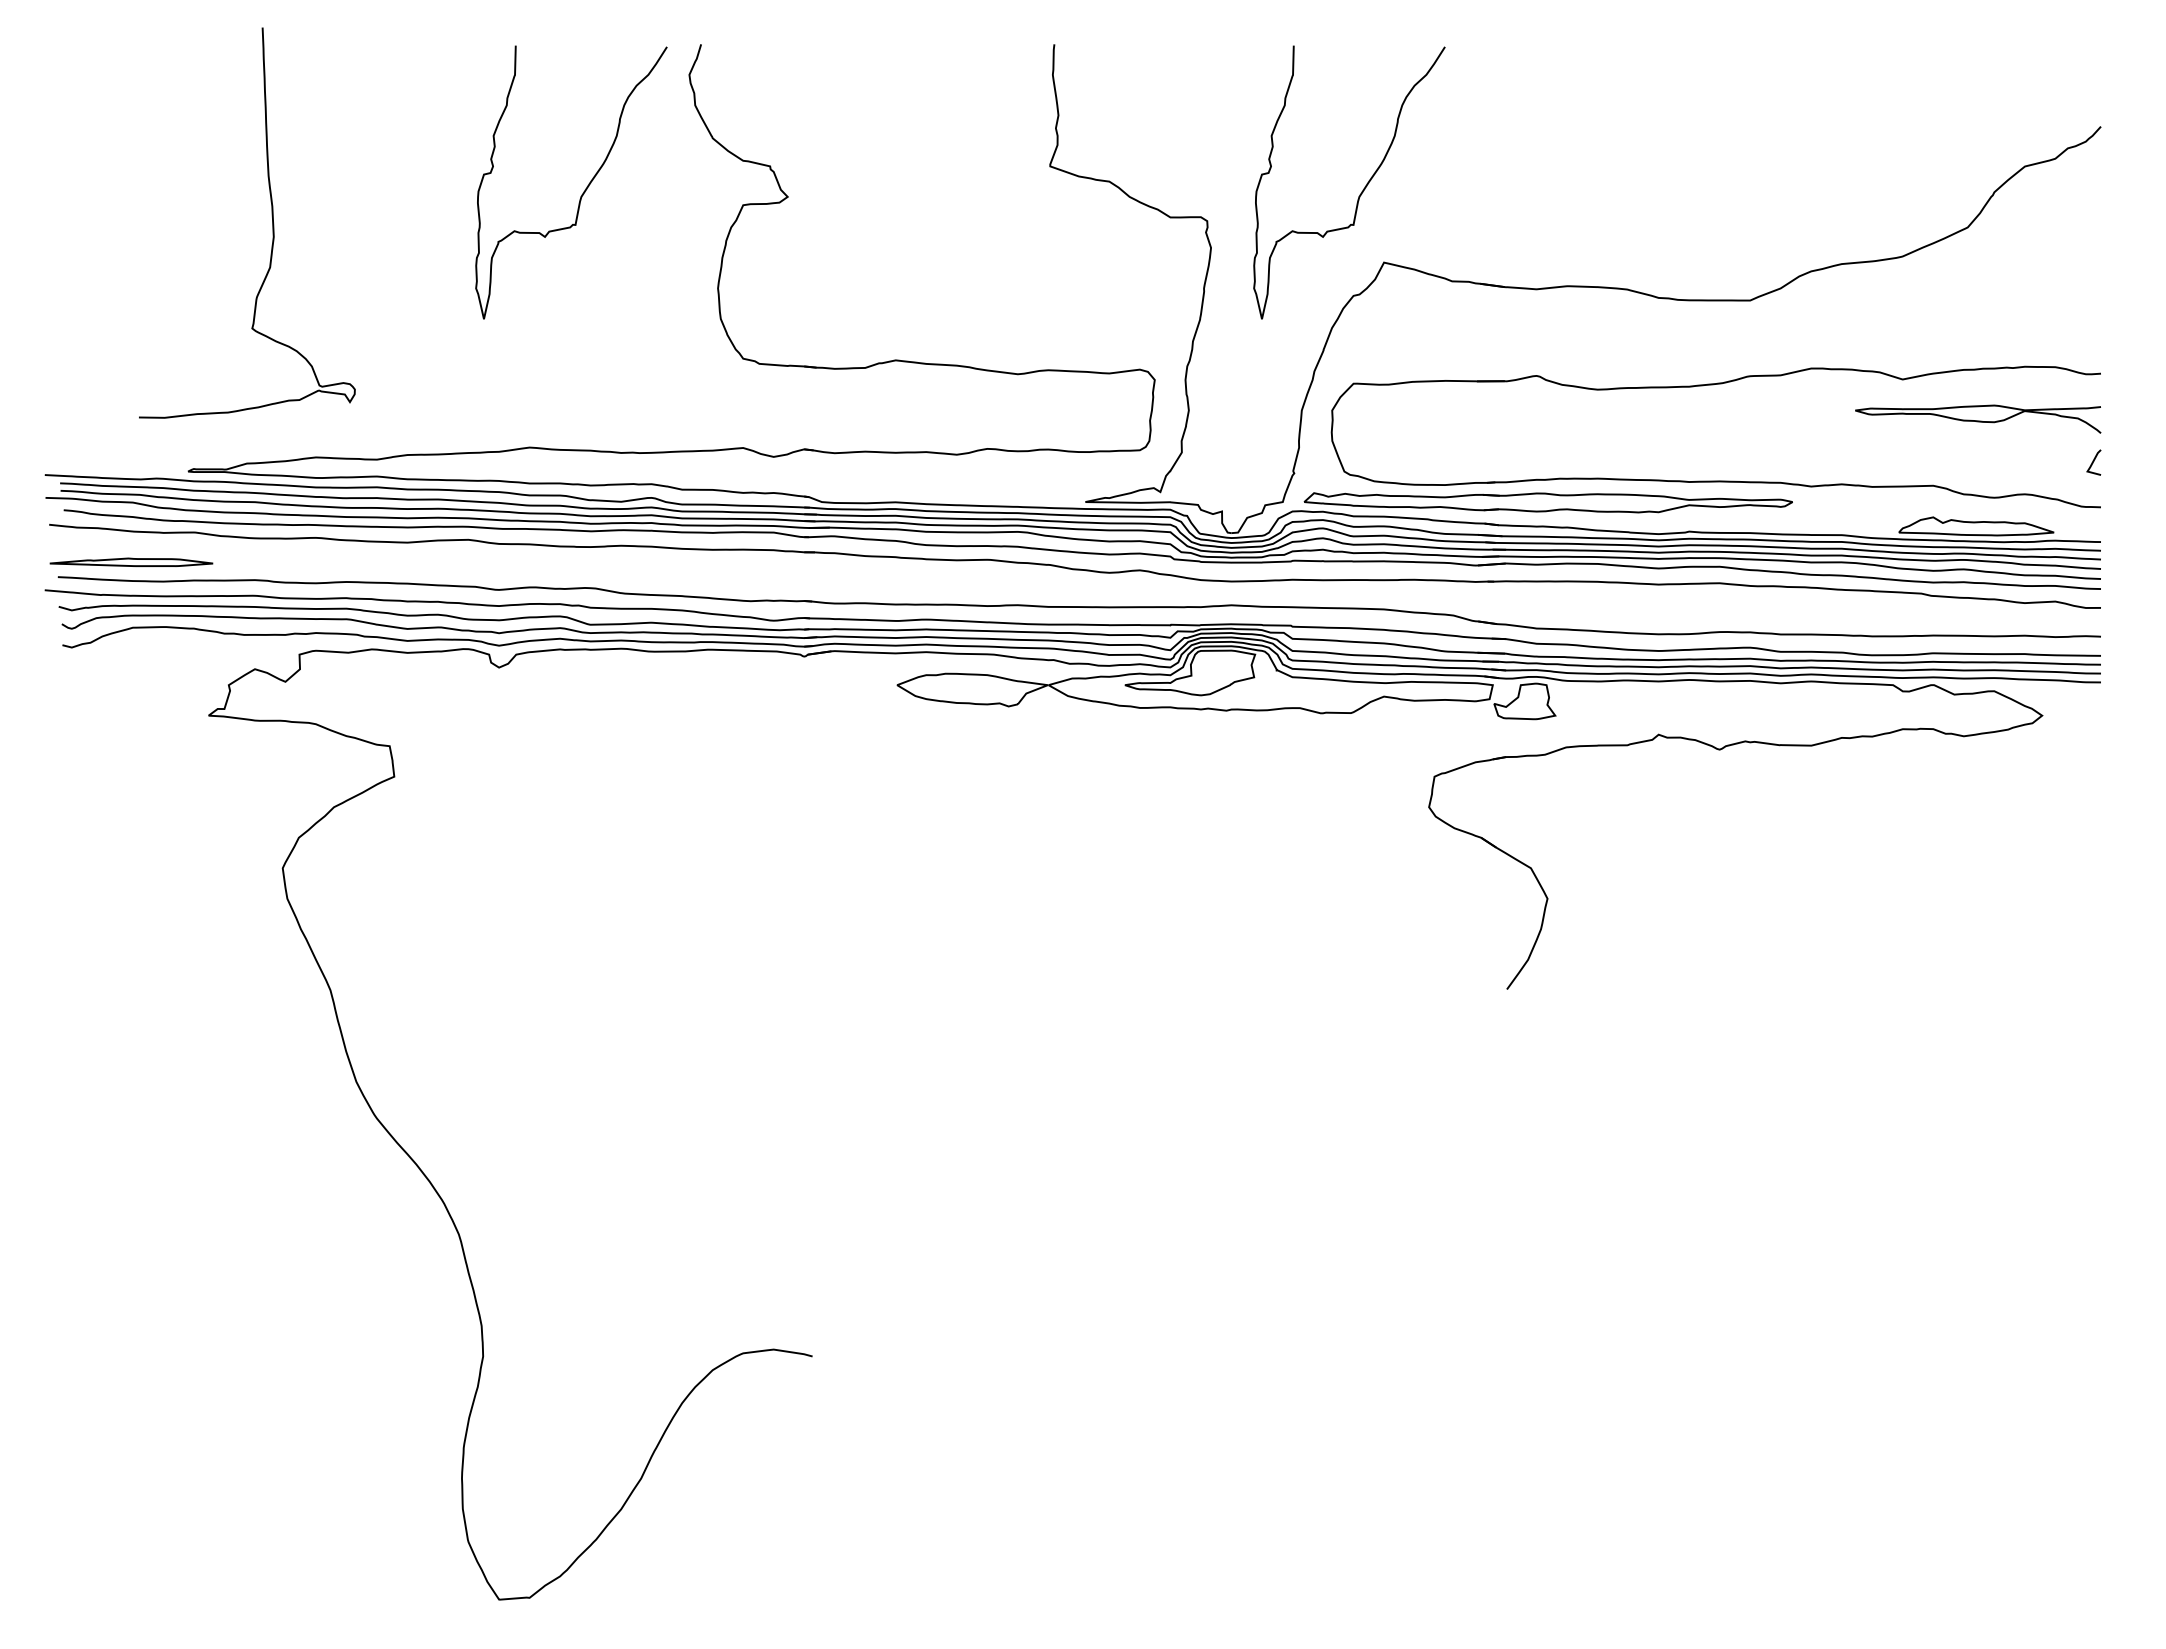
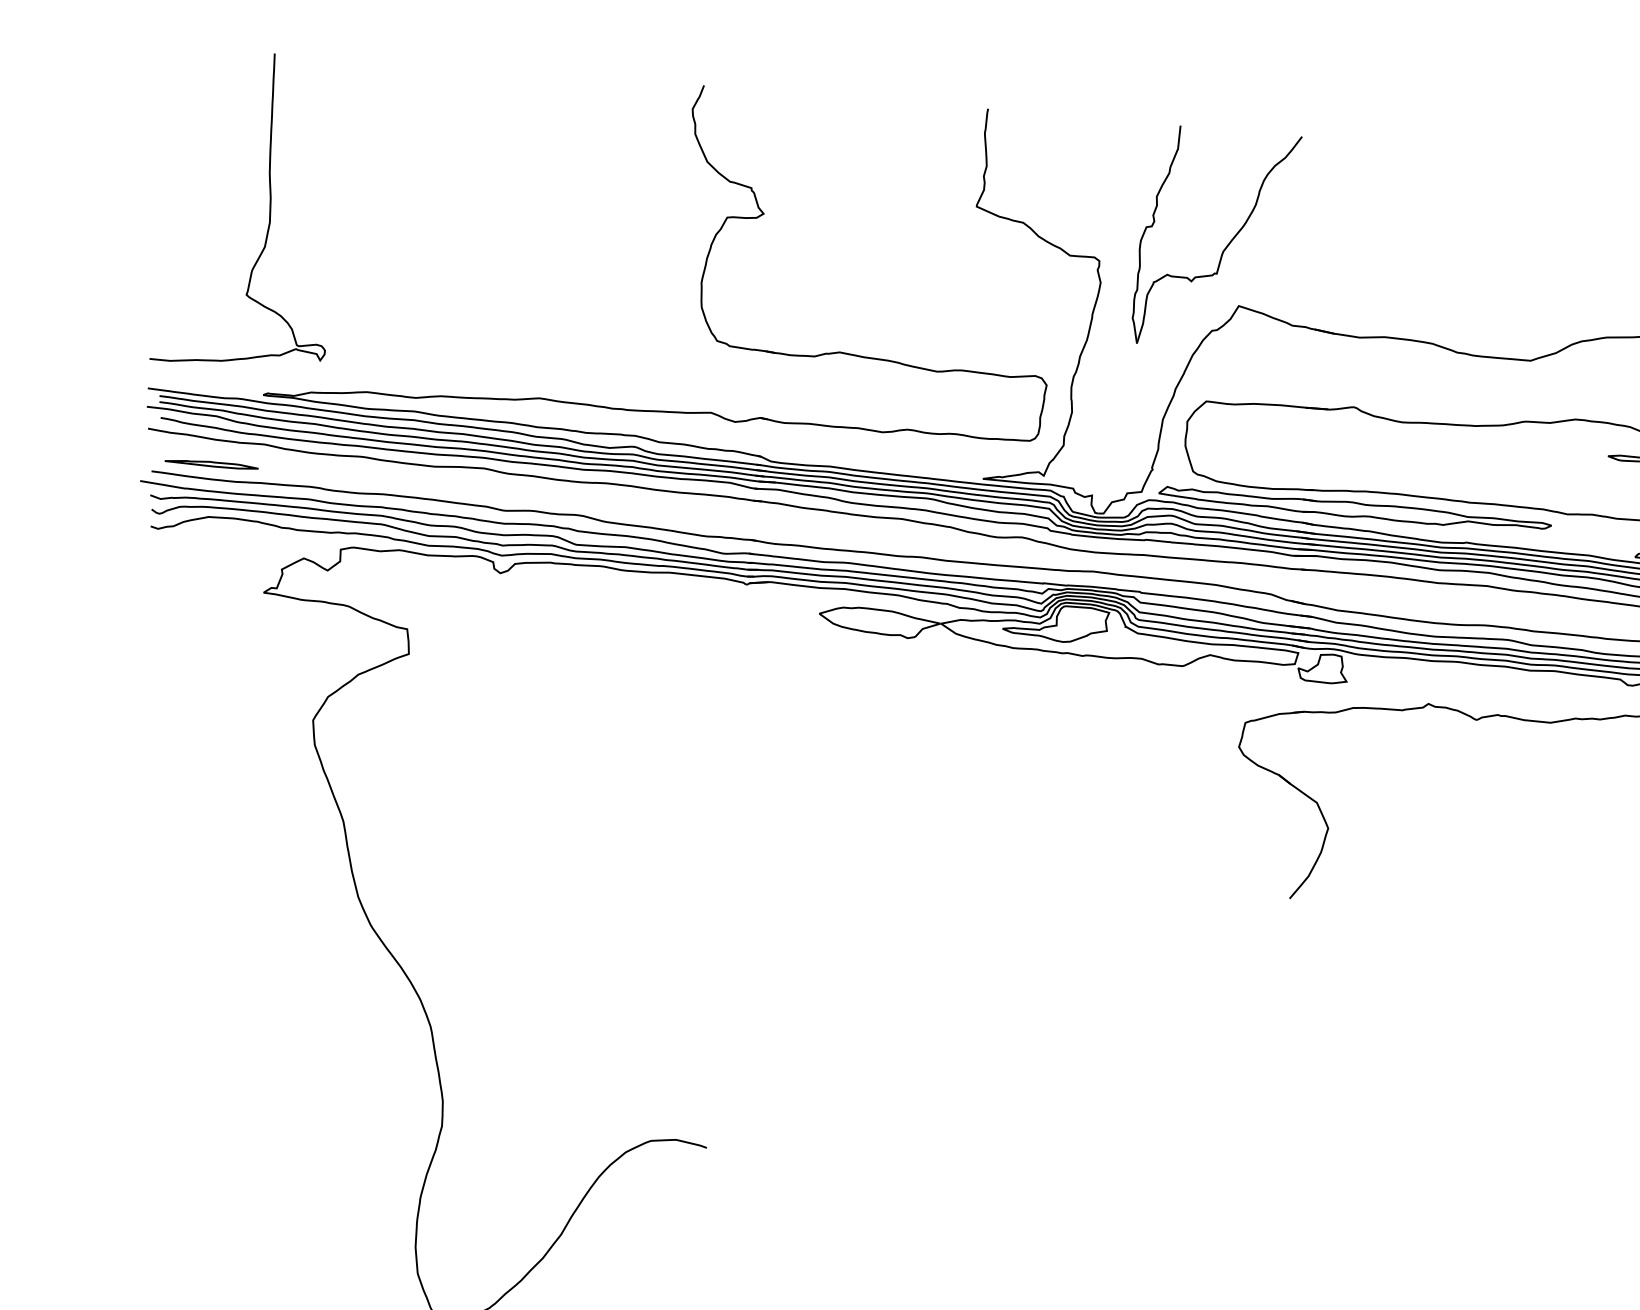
part: (583, 191) -> (599, 195), removed
curve: (271, 216) -> (269, 206), moved
part: (131, 561) -> (211, 463), size x0.71

